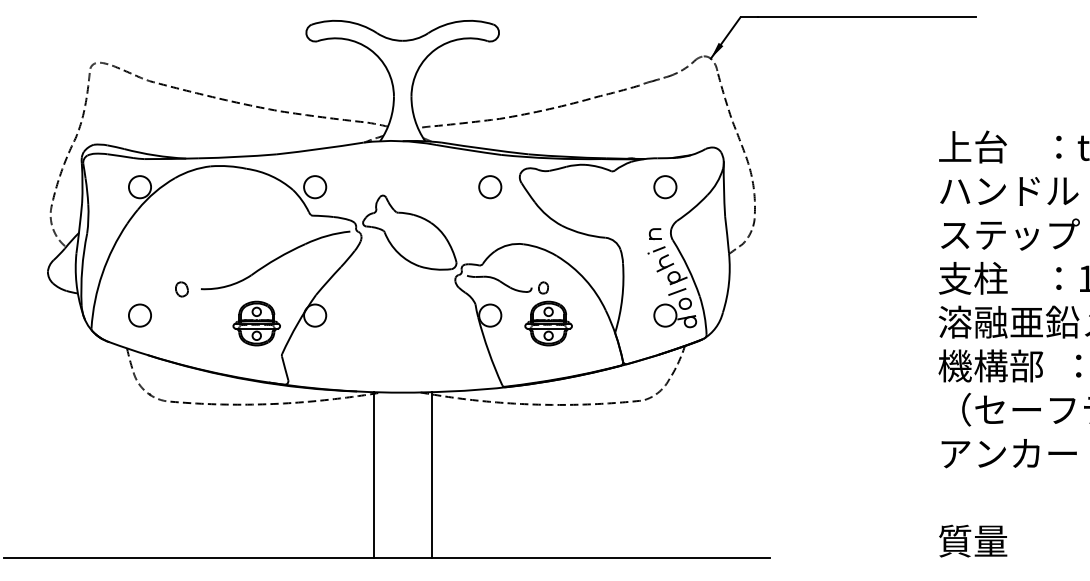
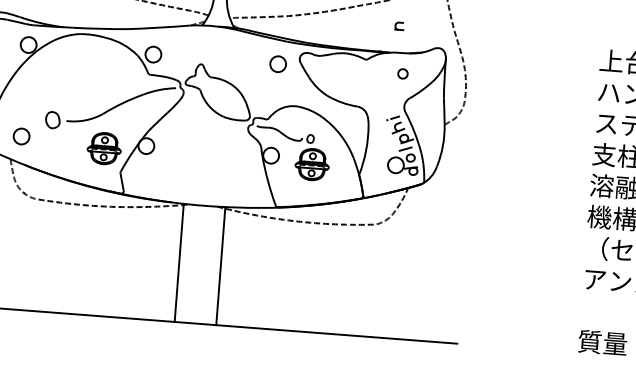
circle: (665, 187) -> (402, 74), size x0.6
part: (655, 233) -> (399, 25), moved
part: (181, 289) -> (52, 120), size x1.6

